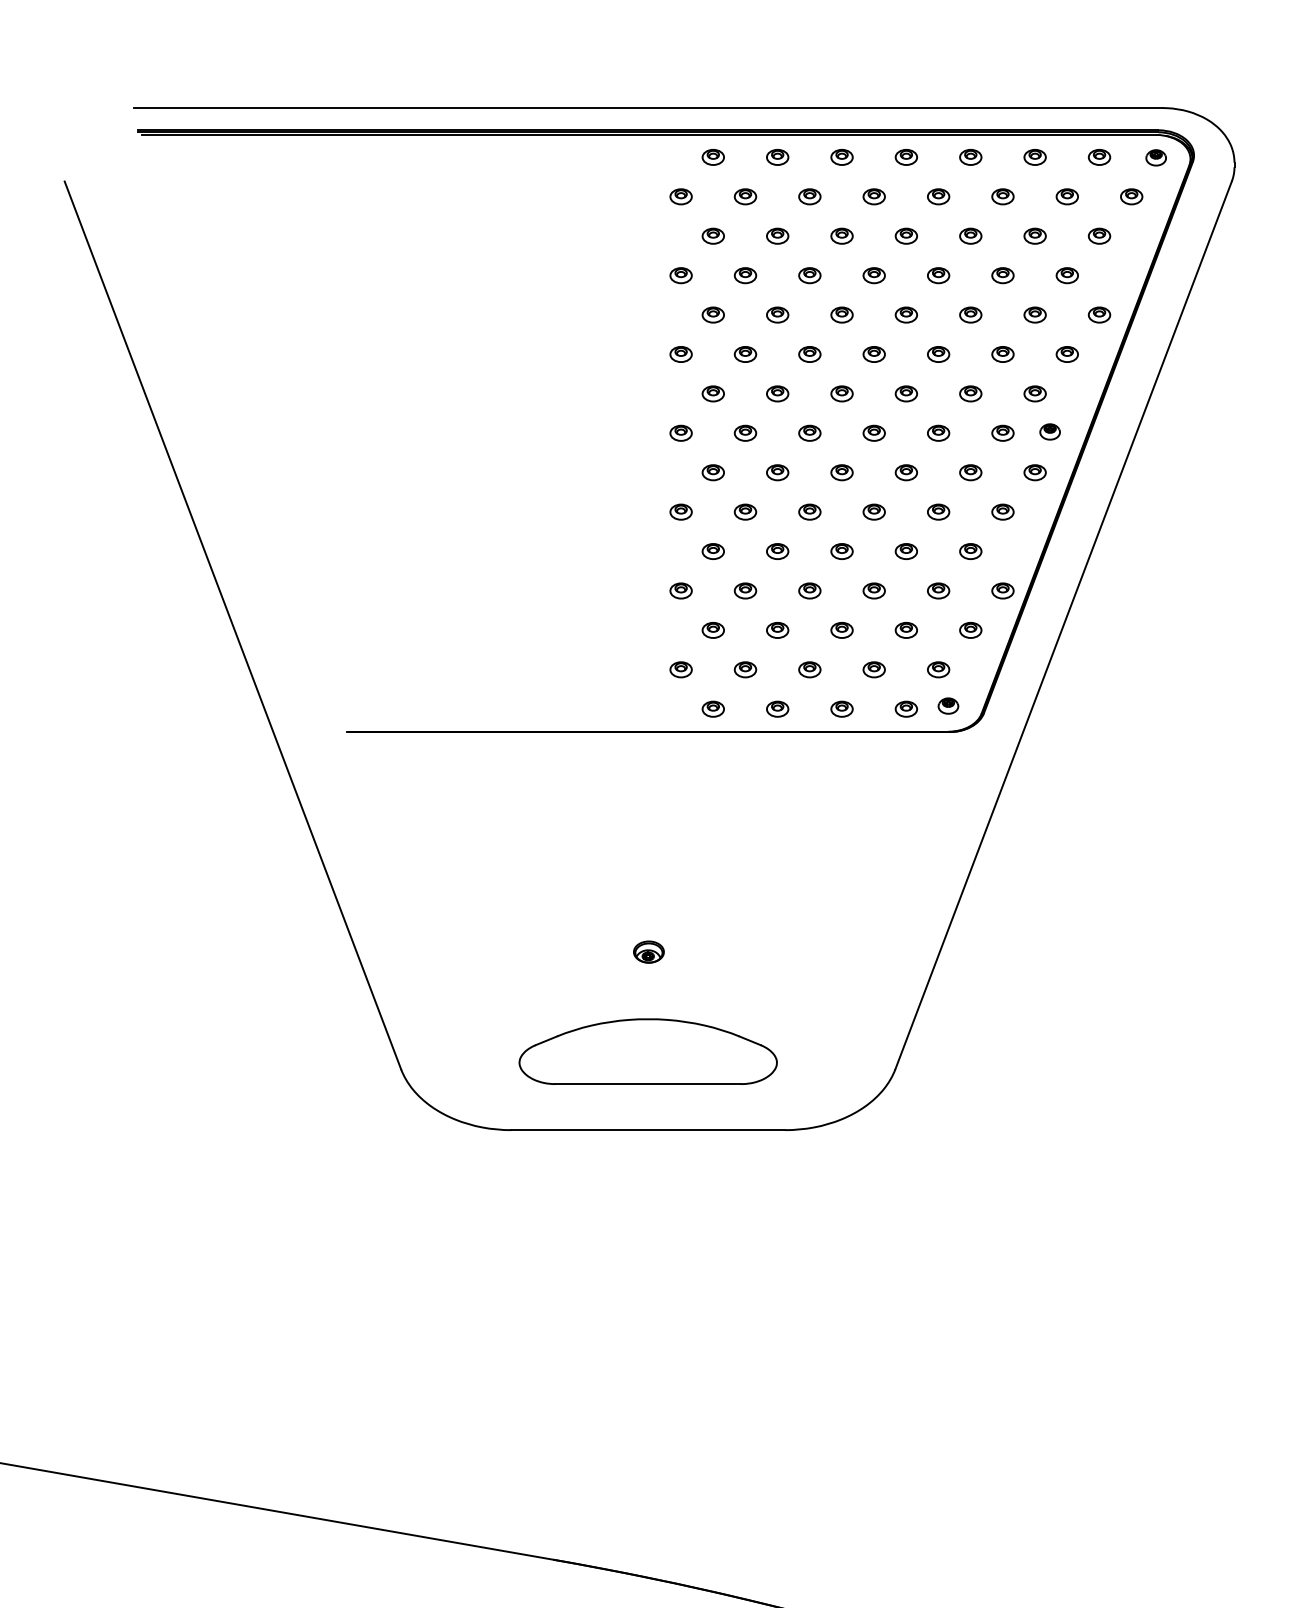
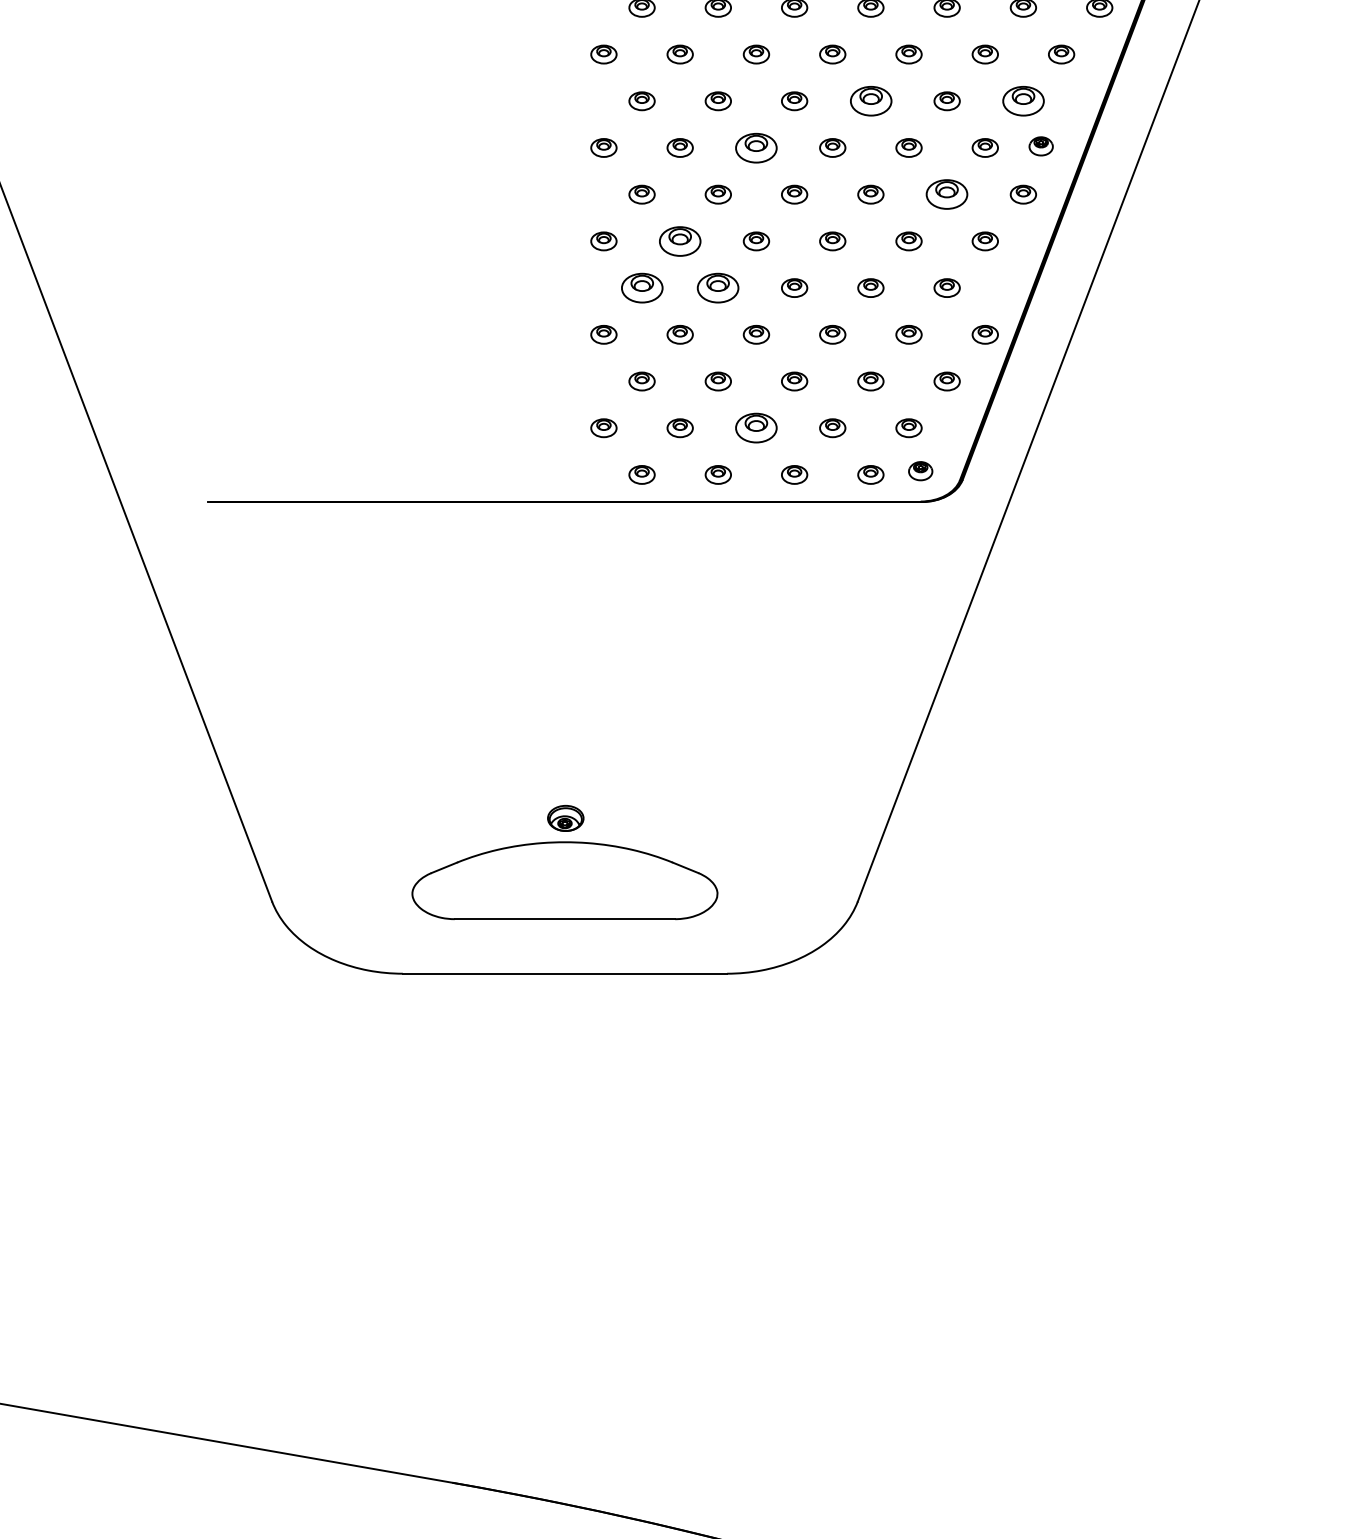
part: (905, 393) -> (869, 100), size x1.6
part: (1034, 393) -> (1022, 100), size x1.6
part: (809, 432) -> (756, 147), size x1.6
part: (970, 472) -> (946, 194), size x1.6
part: (745, 511) -> (680, 240), size x1.6
part: (712, 551) -> (641, 288), size x1.6
part: (777, 551) -> (718, 288), size x1.6
part: (809, 669) -> (756, 427), size x1.6
part: (648, 951) -> (565, 817), moved

